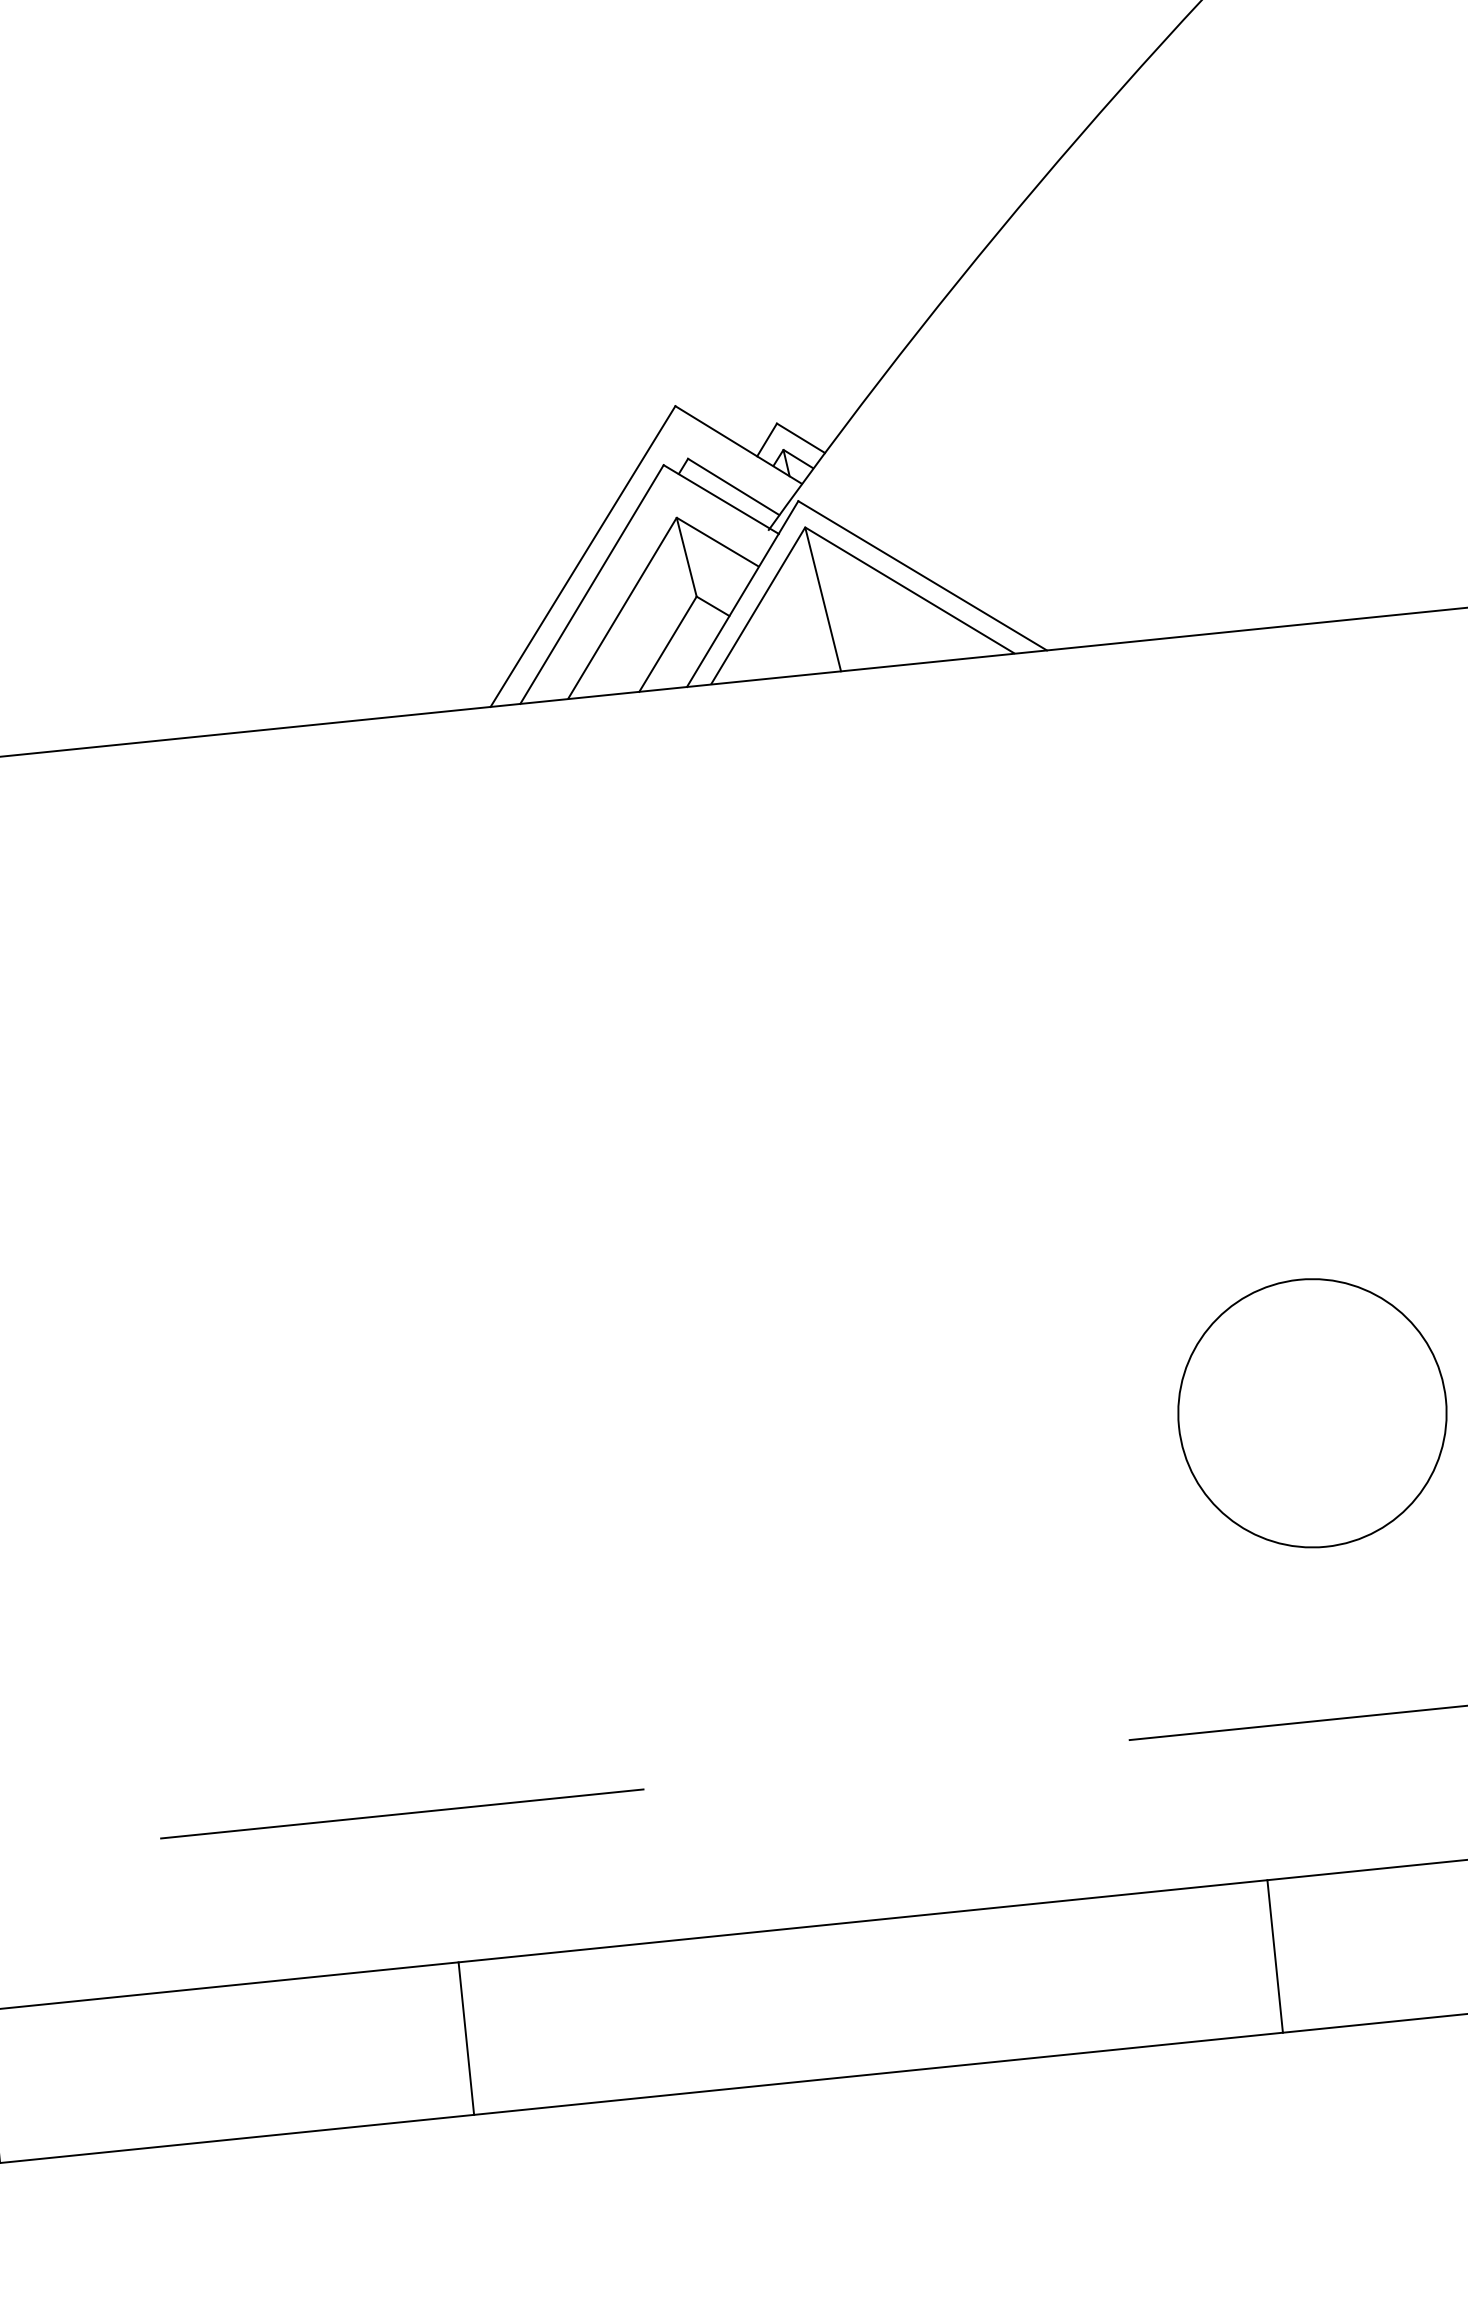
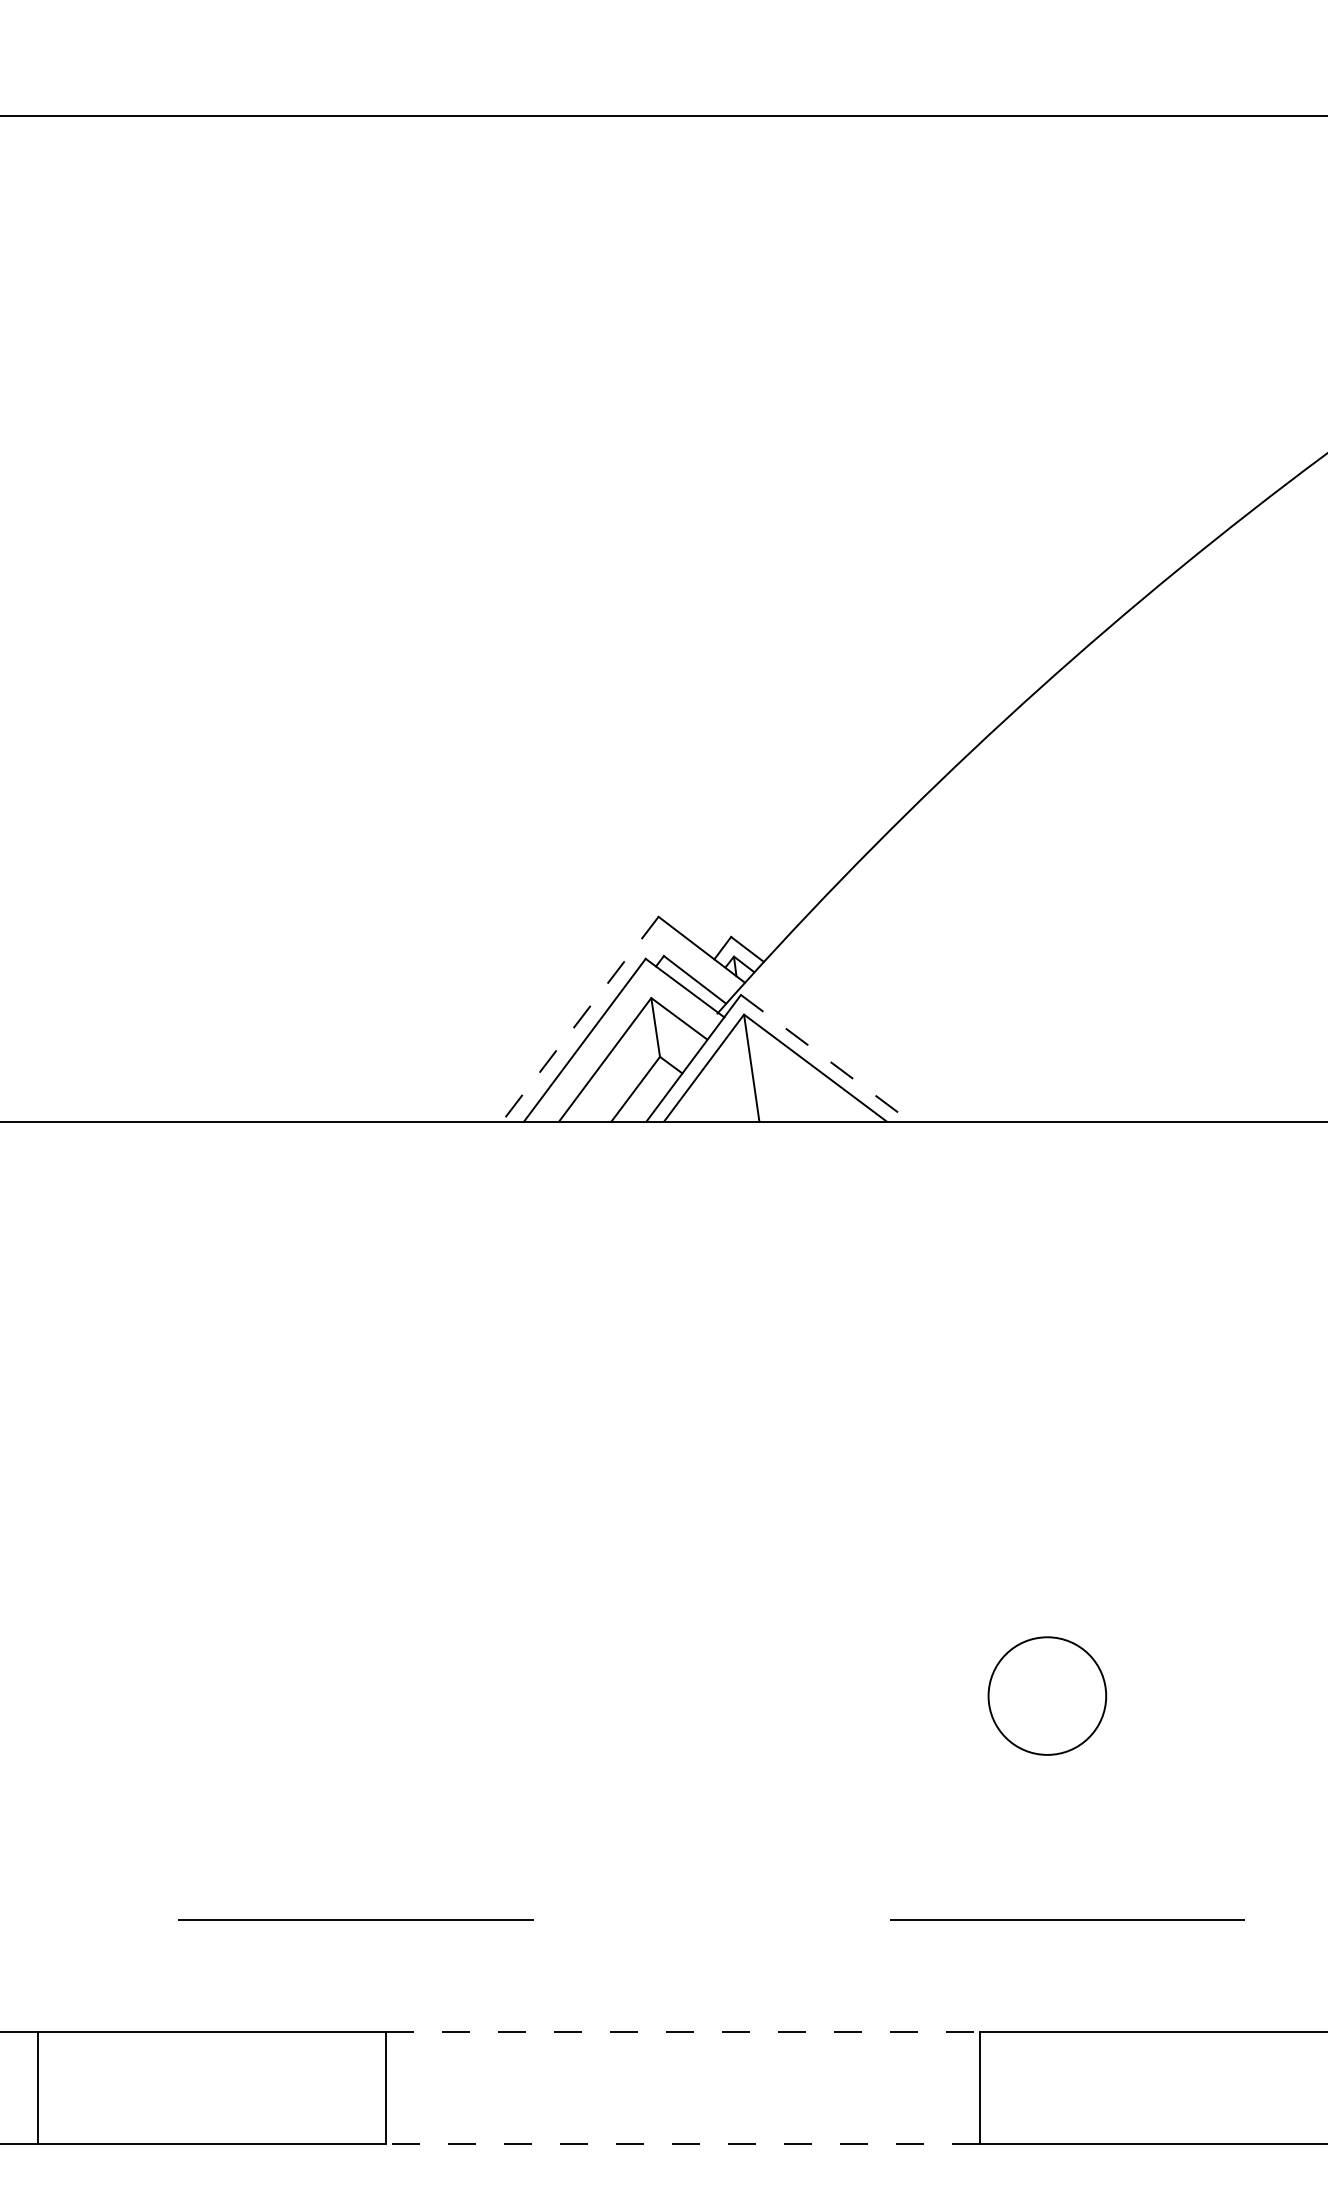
line: (583, 556) -> (580, 1019), solid -> dashed
line: (922, 575) -> (825, 1058), solid -> dashed
circle: (1312, 1413) -> (1047, 1696), size x0.6
line: (863, 1921) -> (683, 2032), solid -> dashed
line: (877, 2074) -> (682, 2144), solid -> dashed

